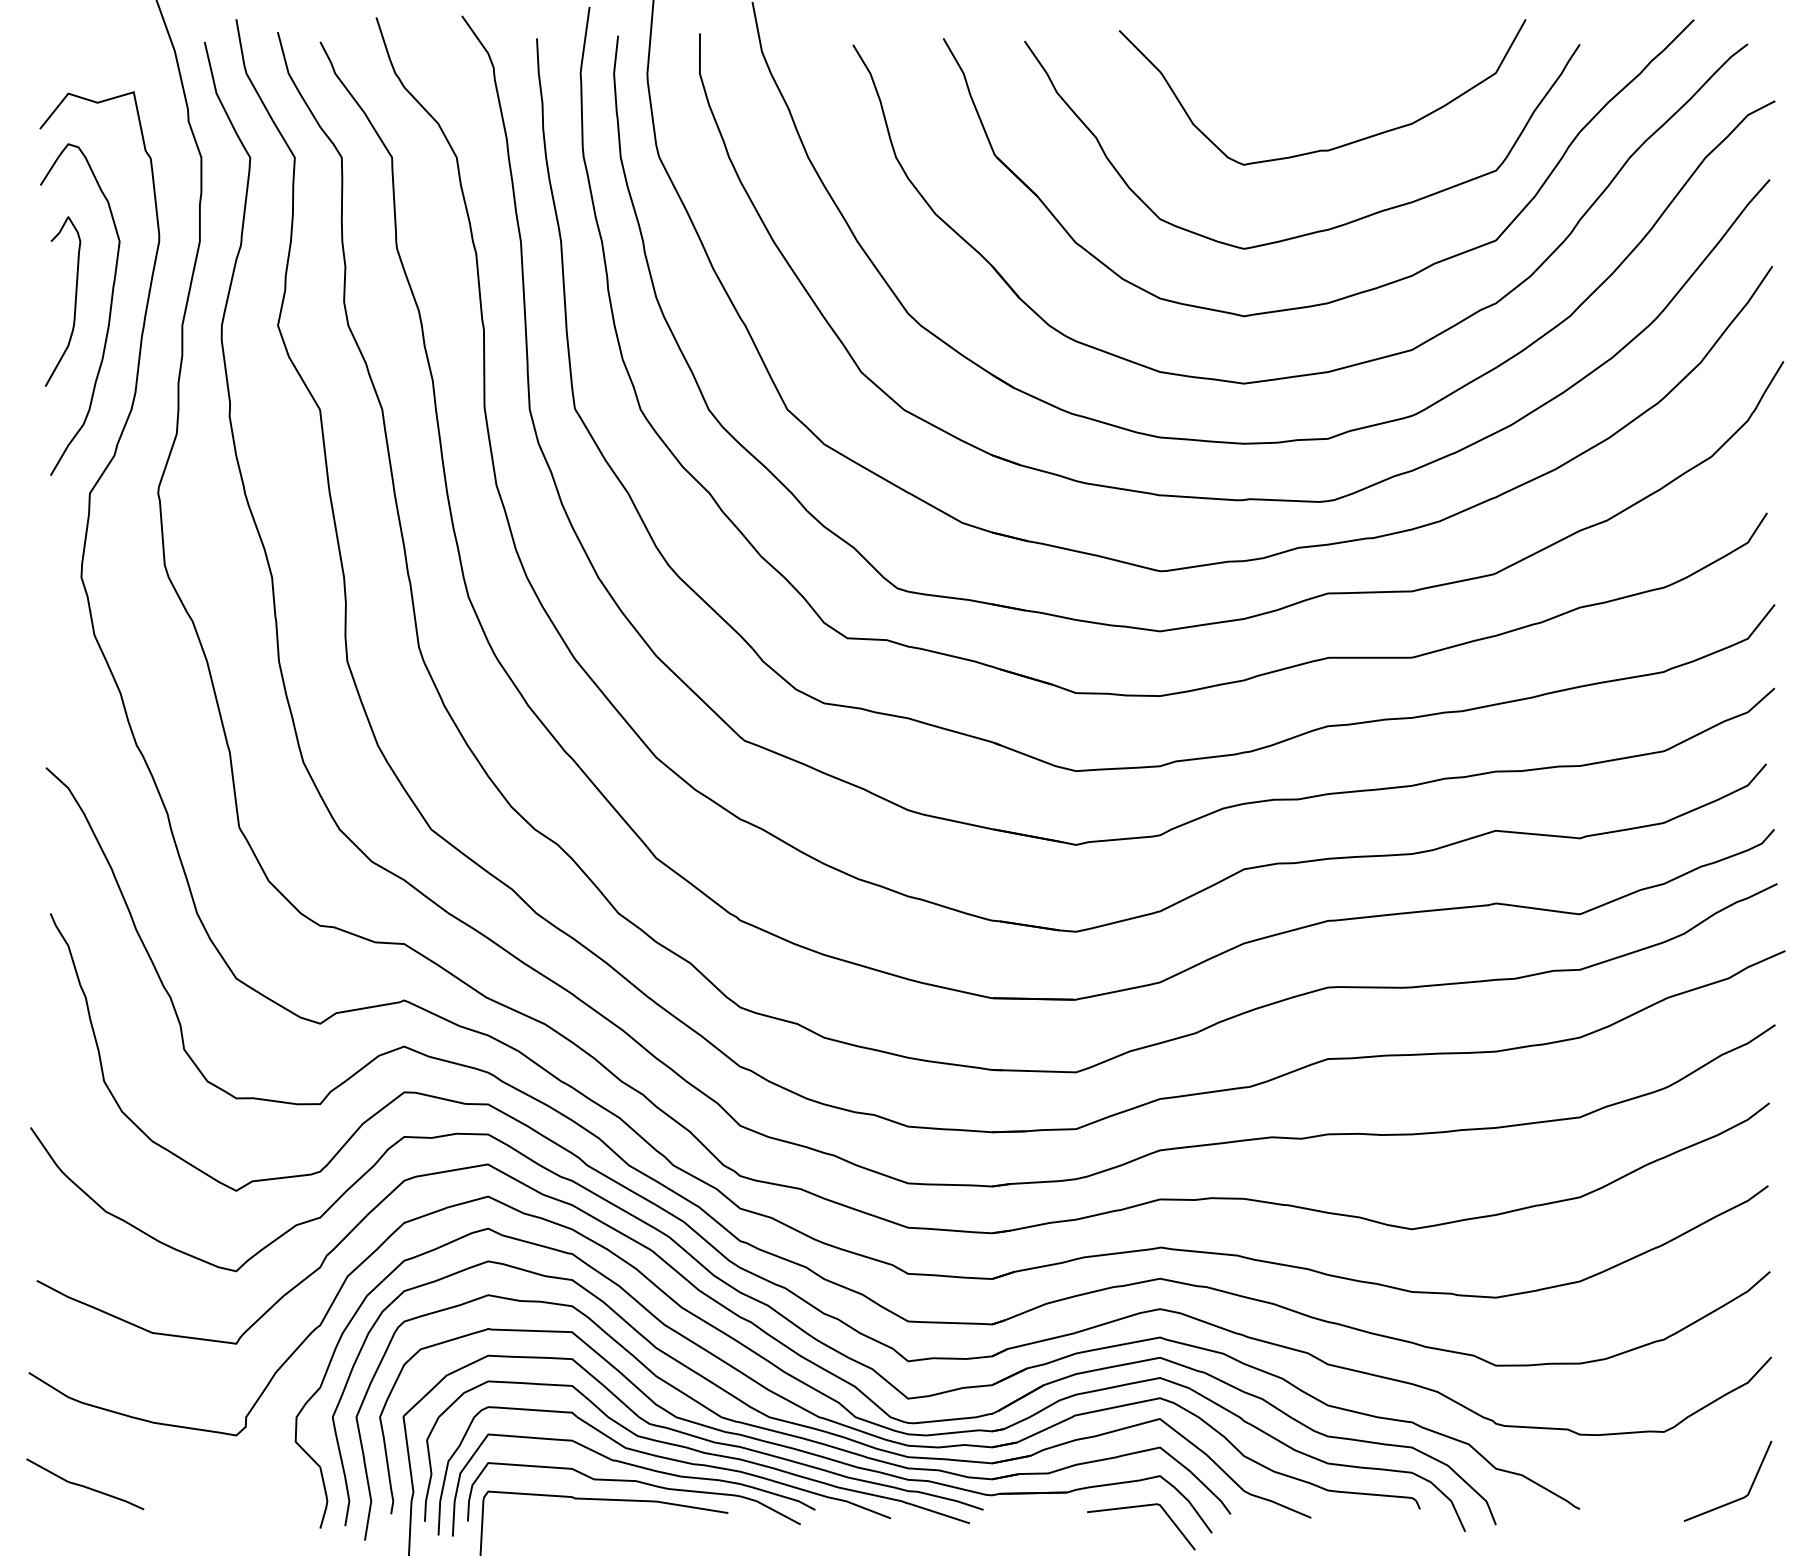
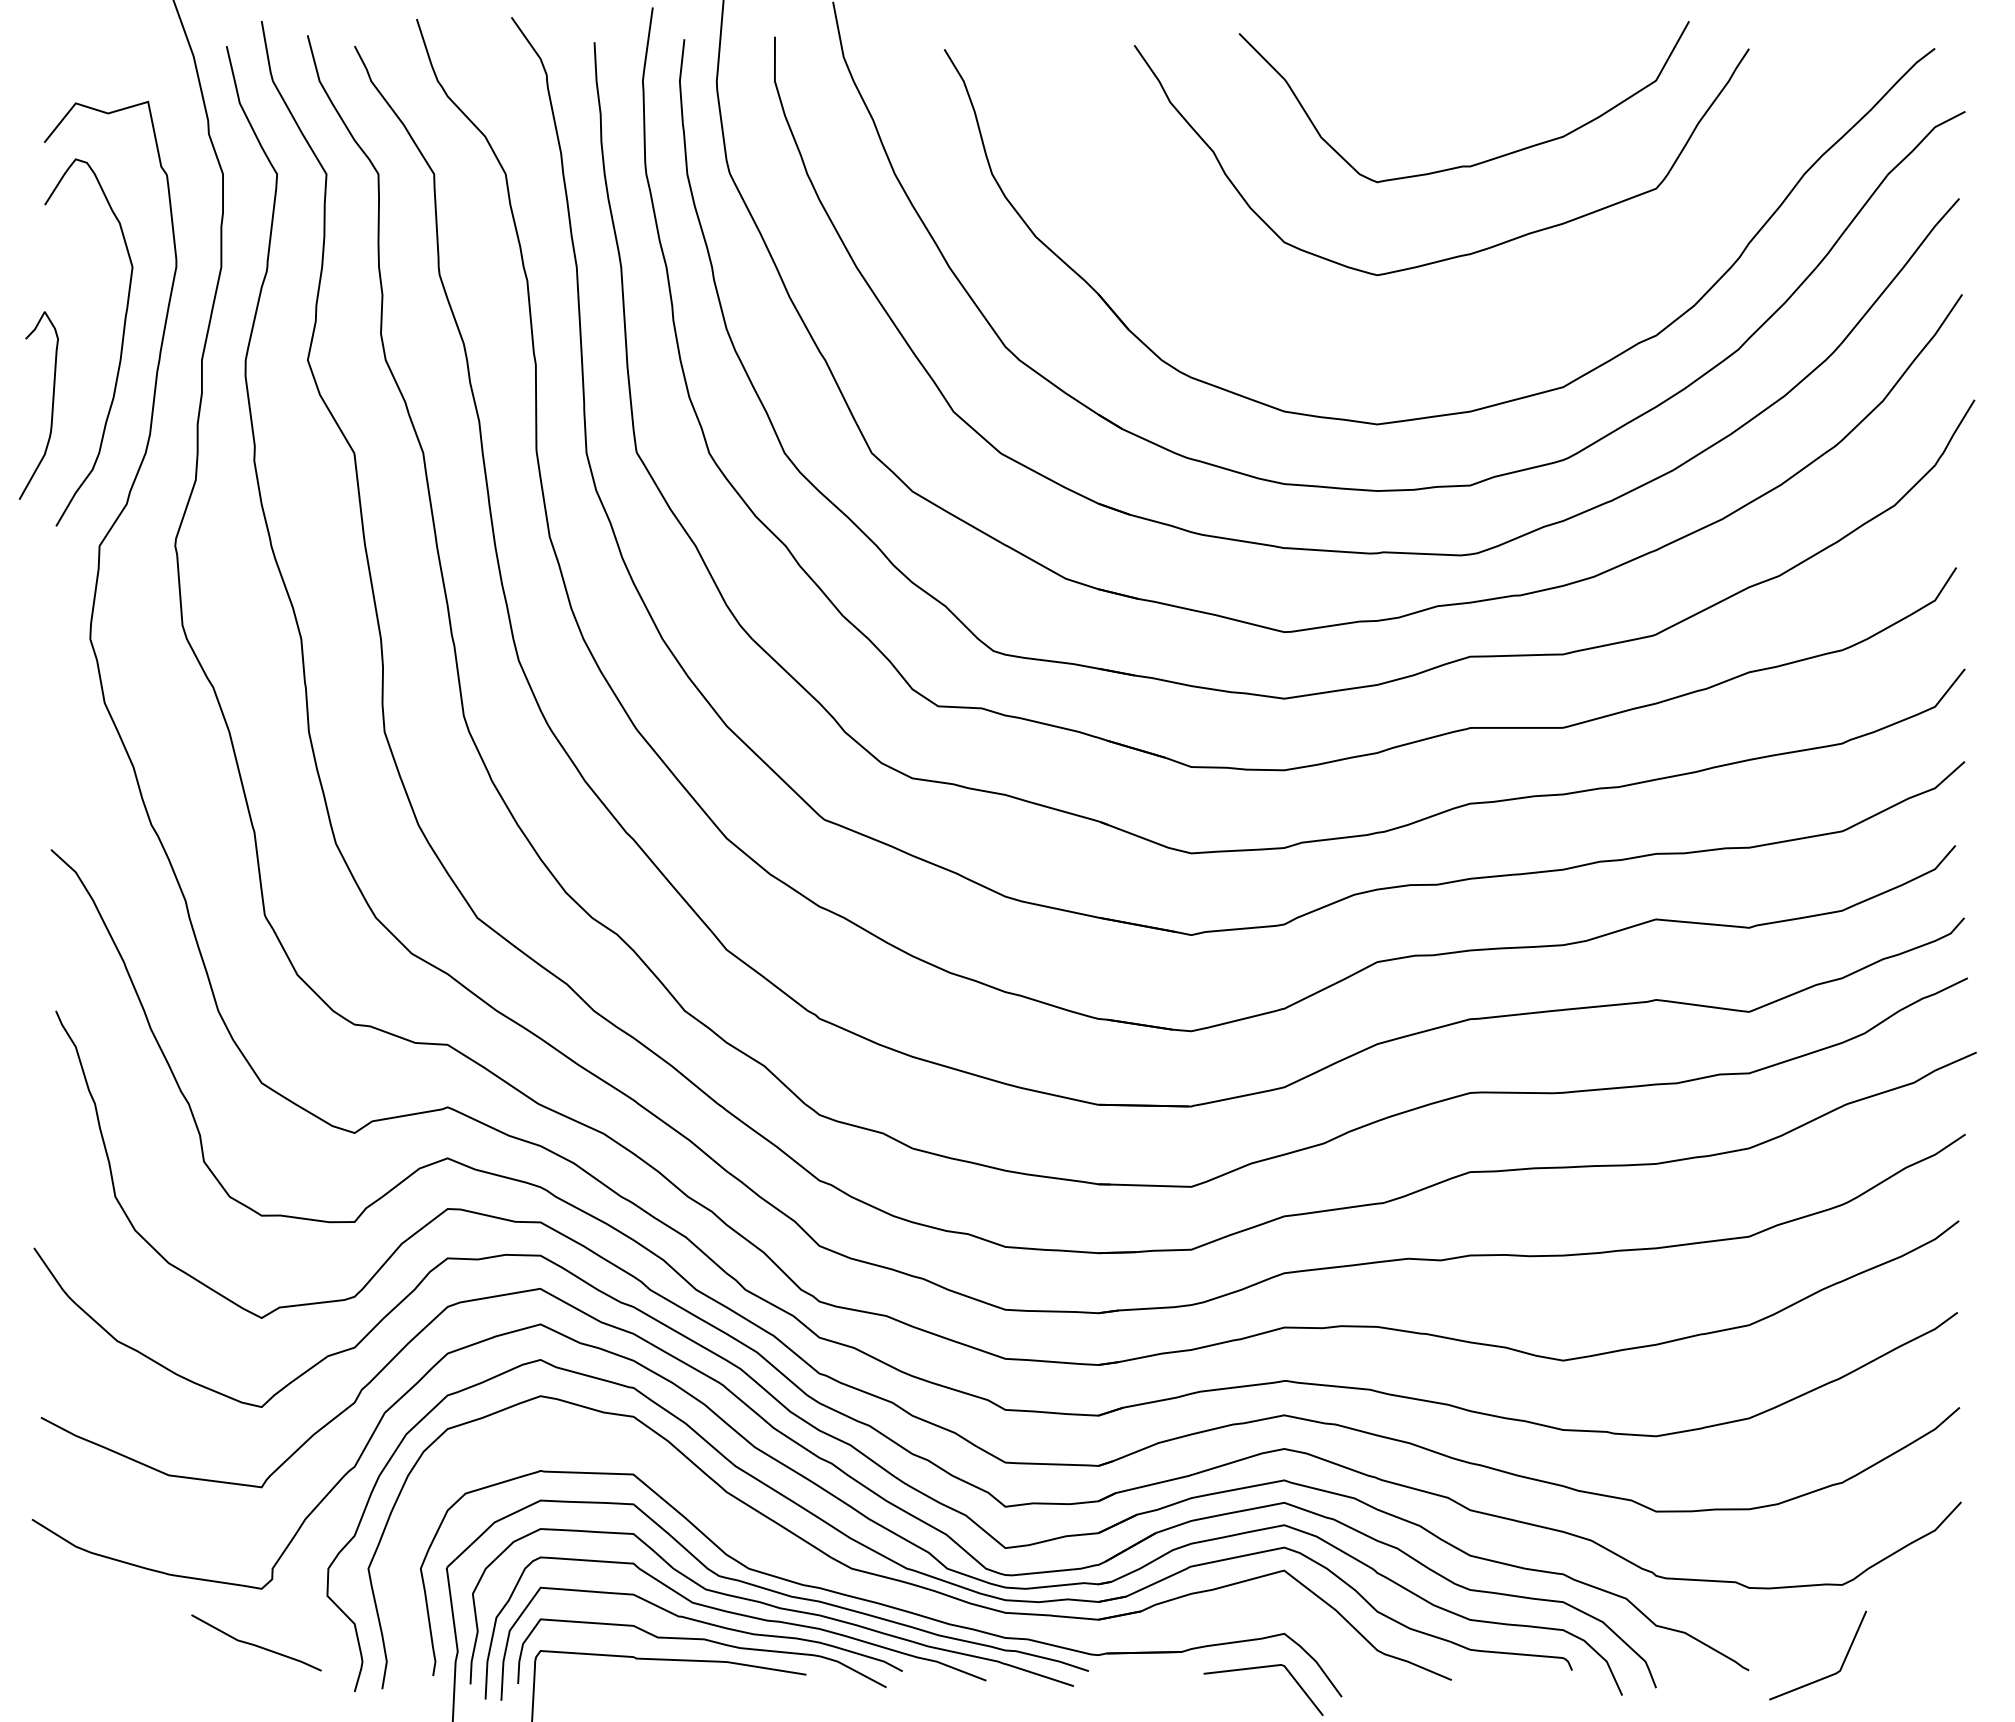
part: (1360, 291) -> (1506, 322), removed
curve: (74, 304) -> (51, 408), moved
part: (790, 1434) -> (875, 1587), removed
line: (85, 1485) -> (256, 1644), moved
line: (1734, 1500) -> (1825, 1676), moved

